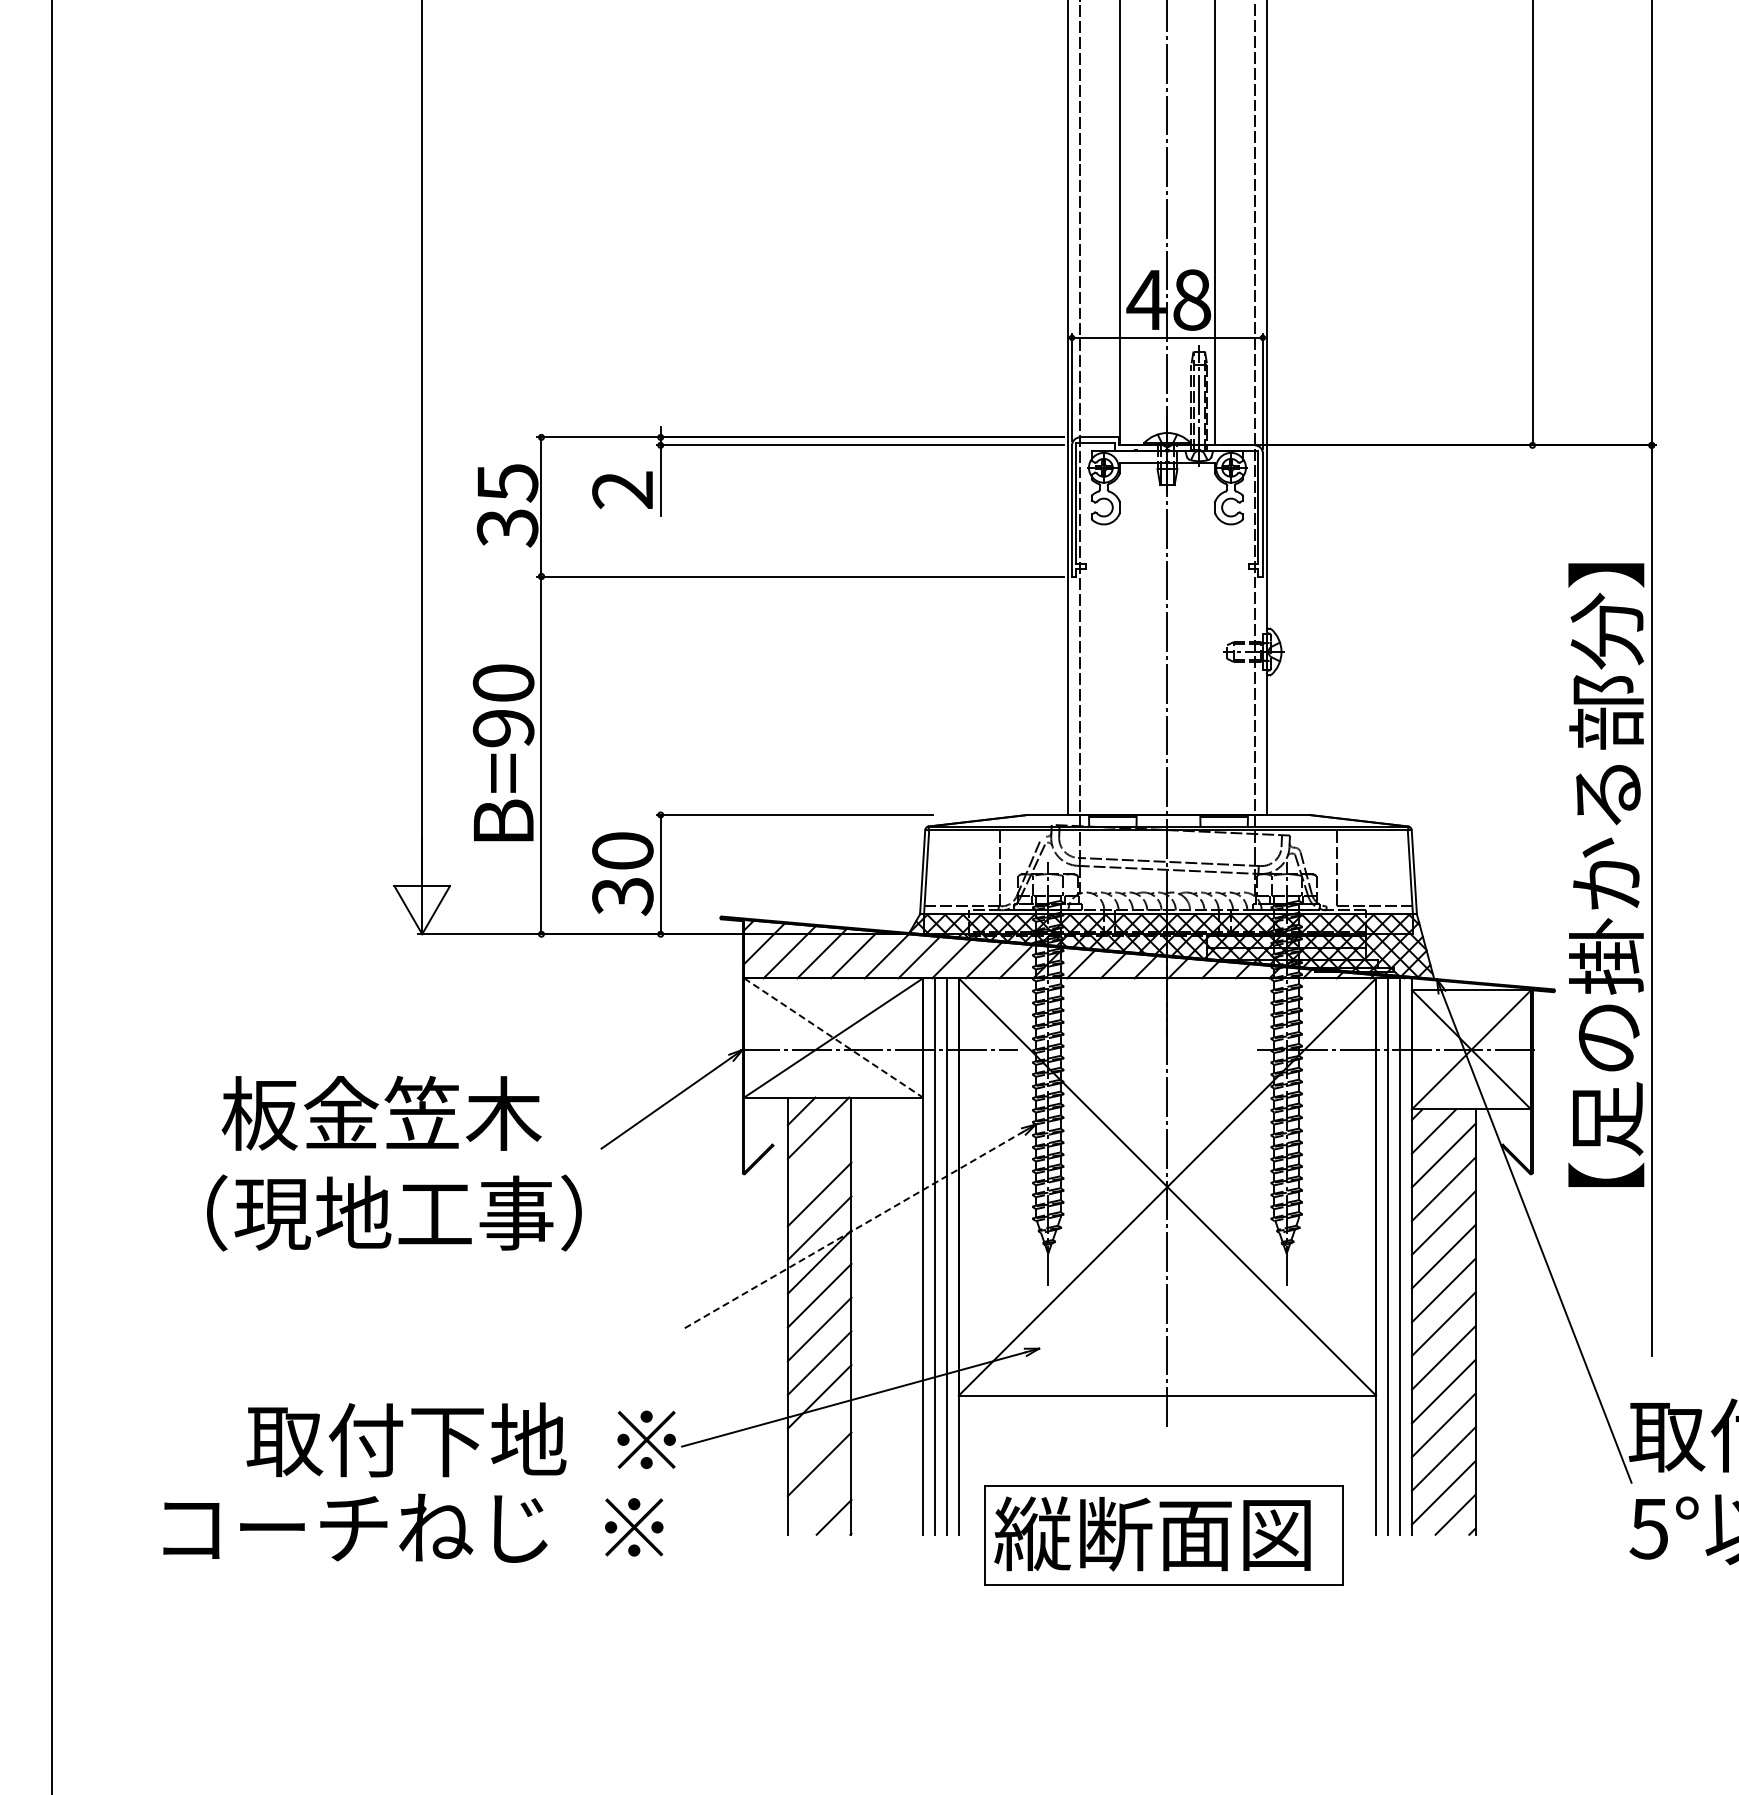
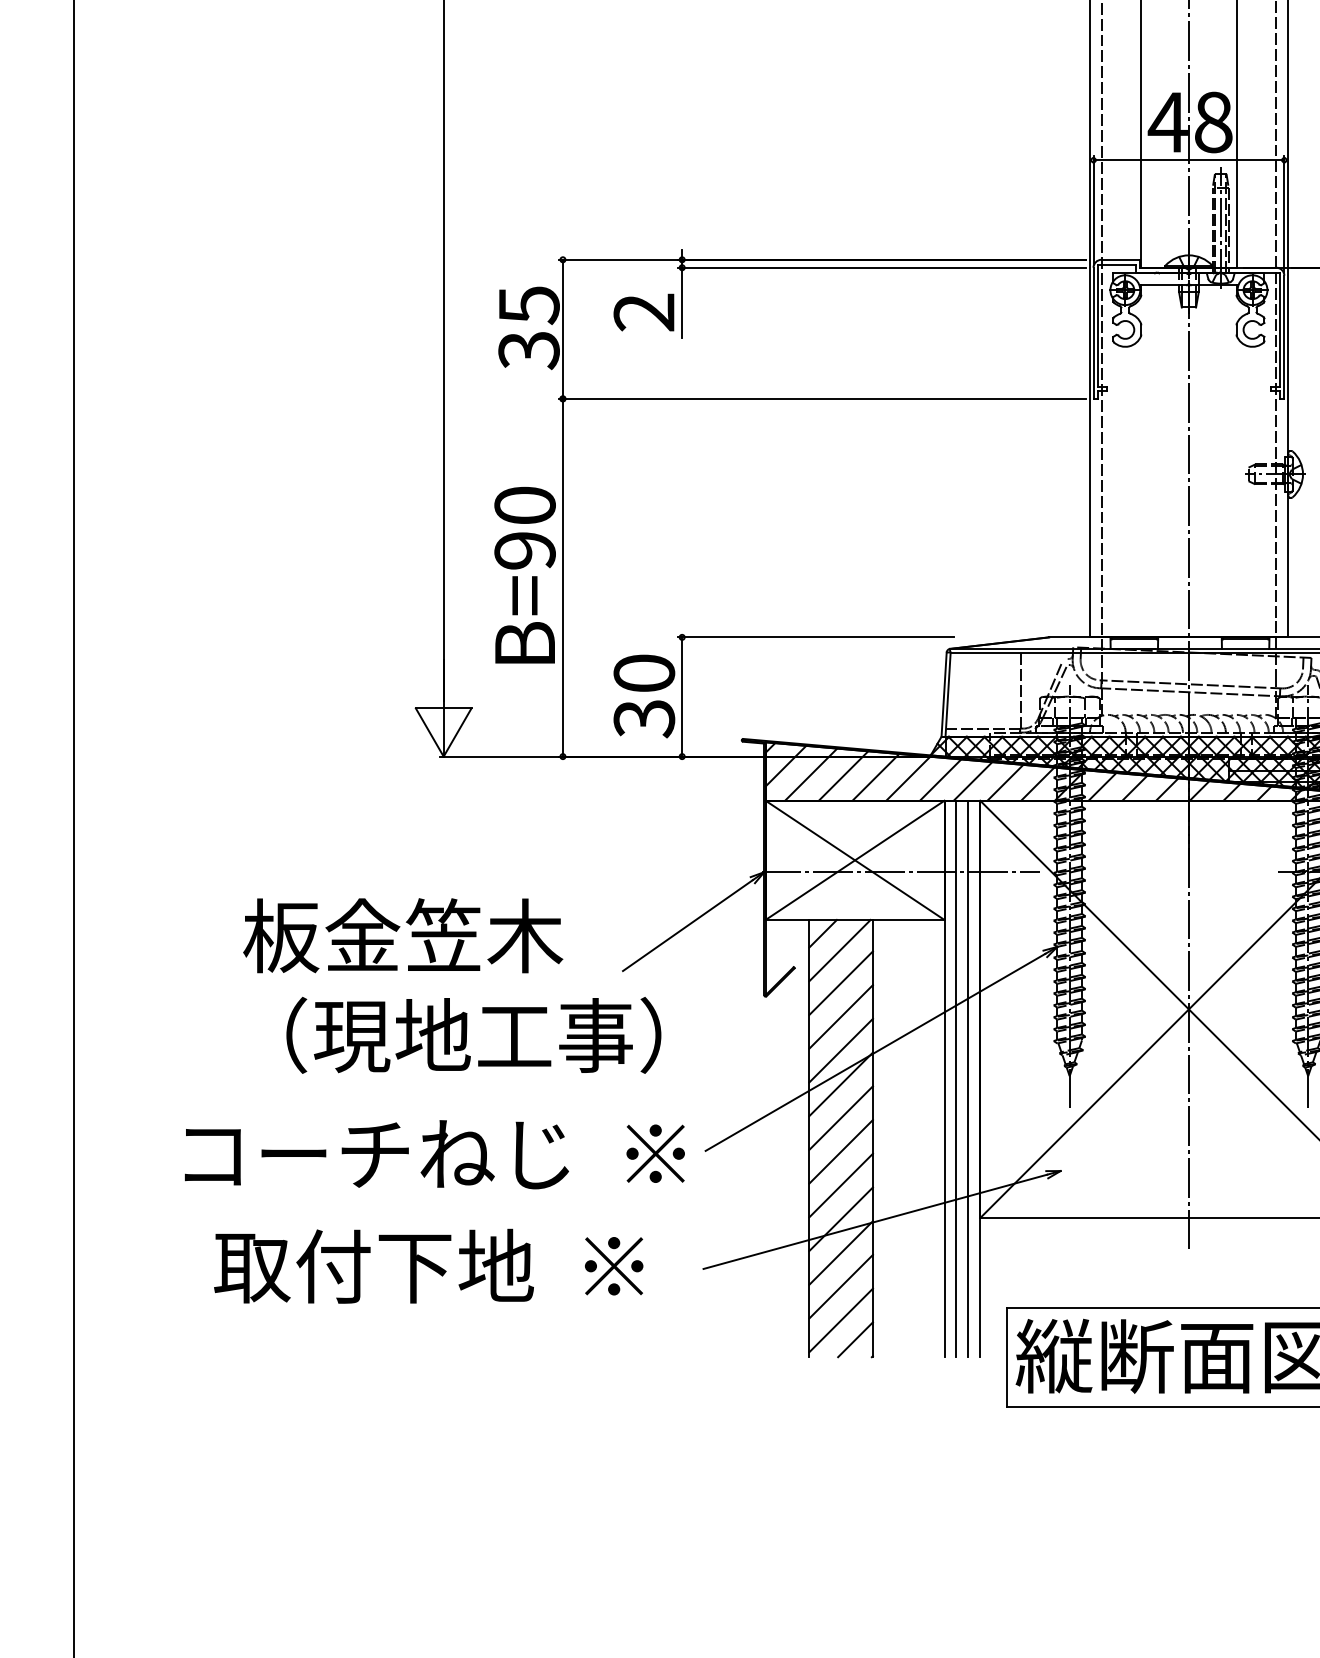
line: (834, 1038) -> (855, 860), dashed -> solid
line: (819, 1160) -> (840, 982), added
text: (394, 1212) -> (473, 1034), moved
line: (853, 1230) -> (874, 1052), dashed -> solid
line: (819, 1430) -> (840, 1252), added
text: (460, 1439) -> (427, 1265), moved
line: (819, 1497) -> (840, 1319), added
text: (413, 1527) -> (434, 1153), moved

